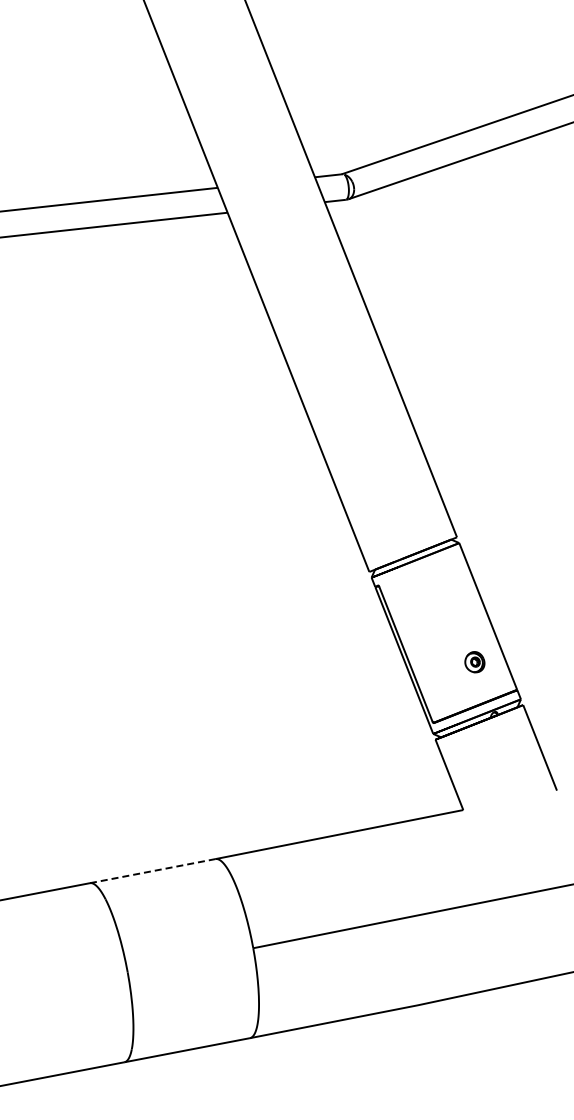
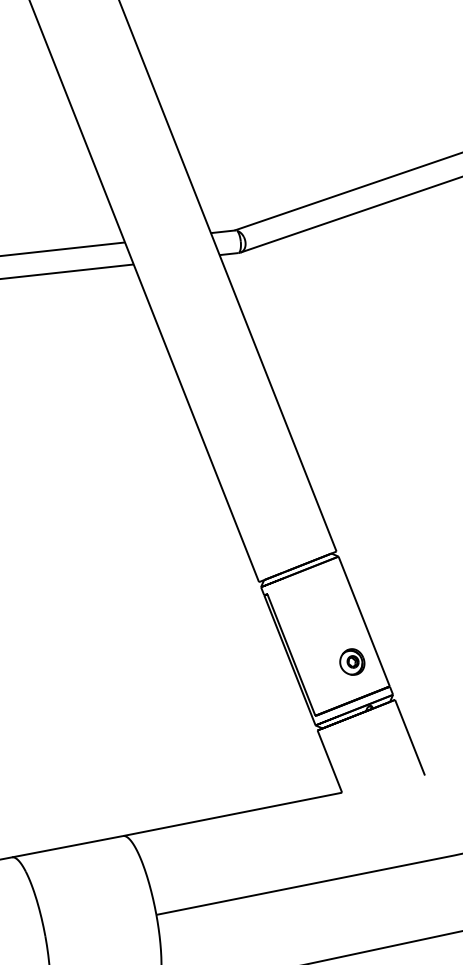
part: (474, 661) -> (352, 661), size x1.43
line: (152, 871) -> (67, 847), dashed -> solid

